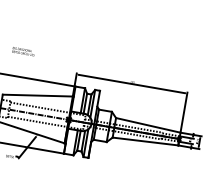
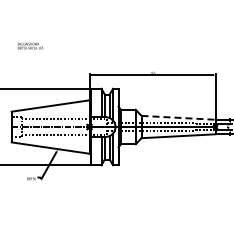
text: (23, 51) -> (30, 45), moved
line: (149, 125) -> (179, 117), solid -> dashed

